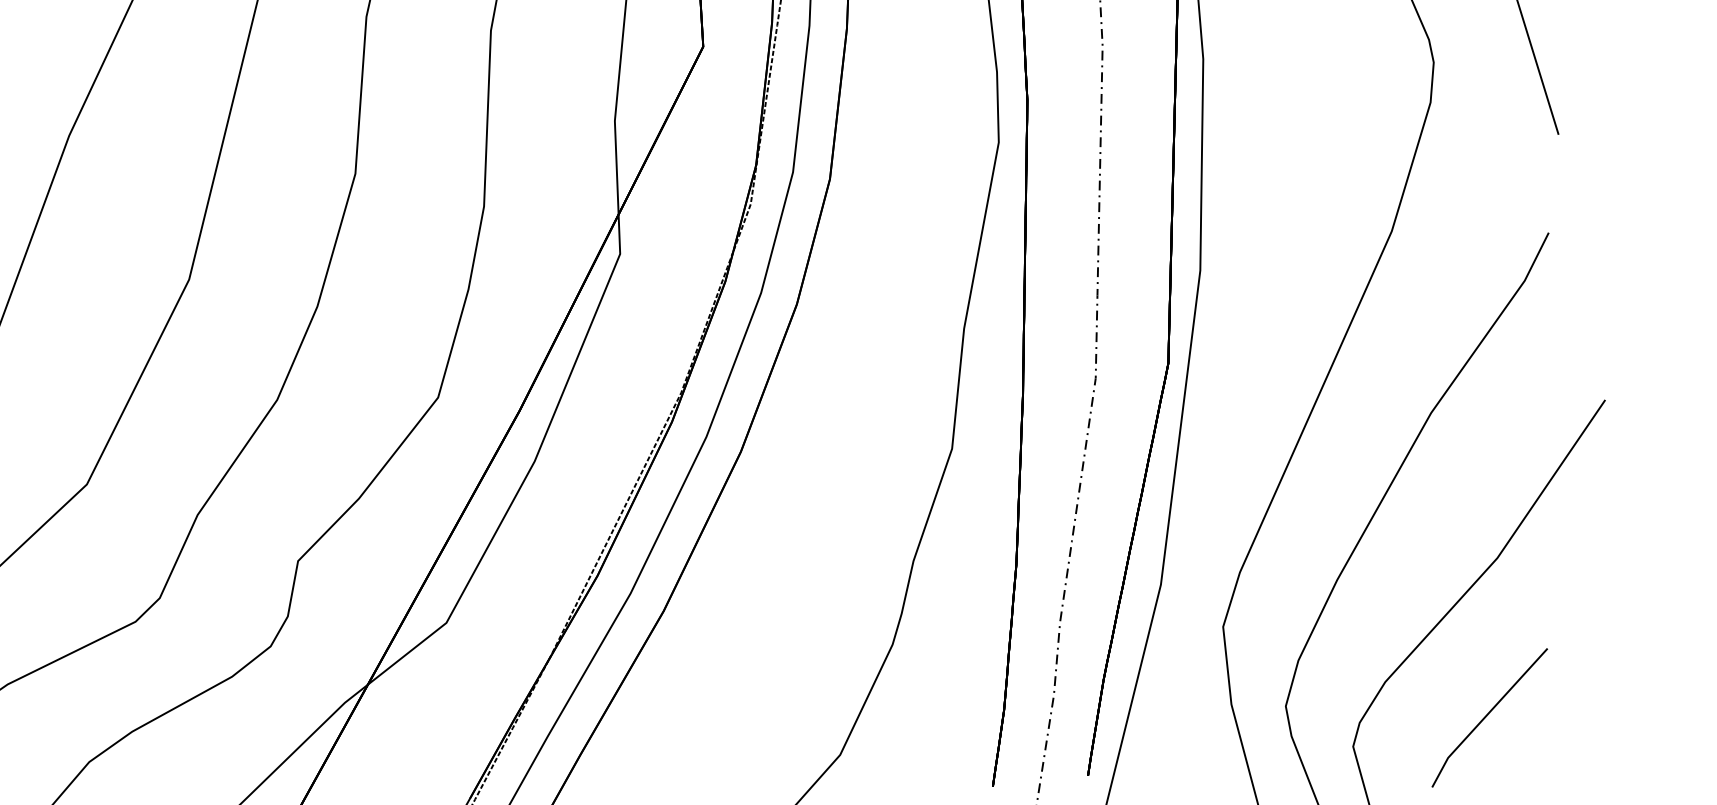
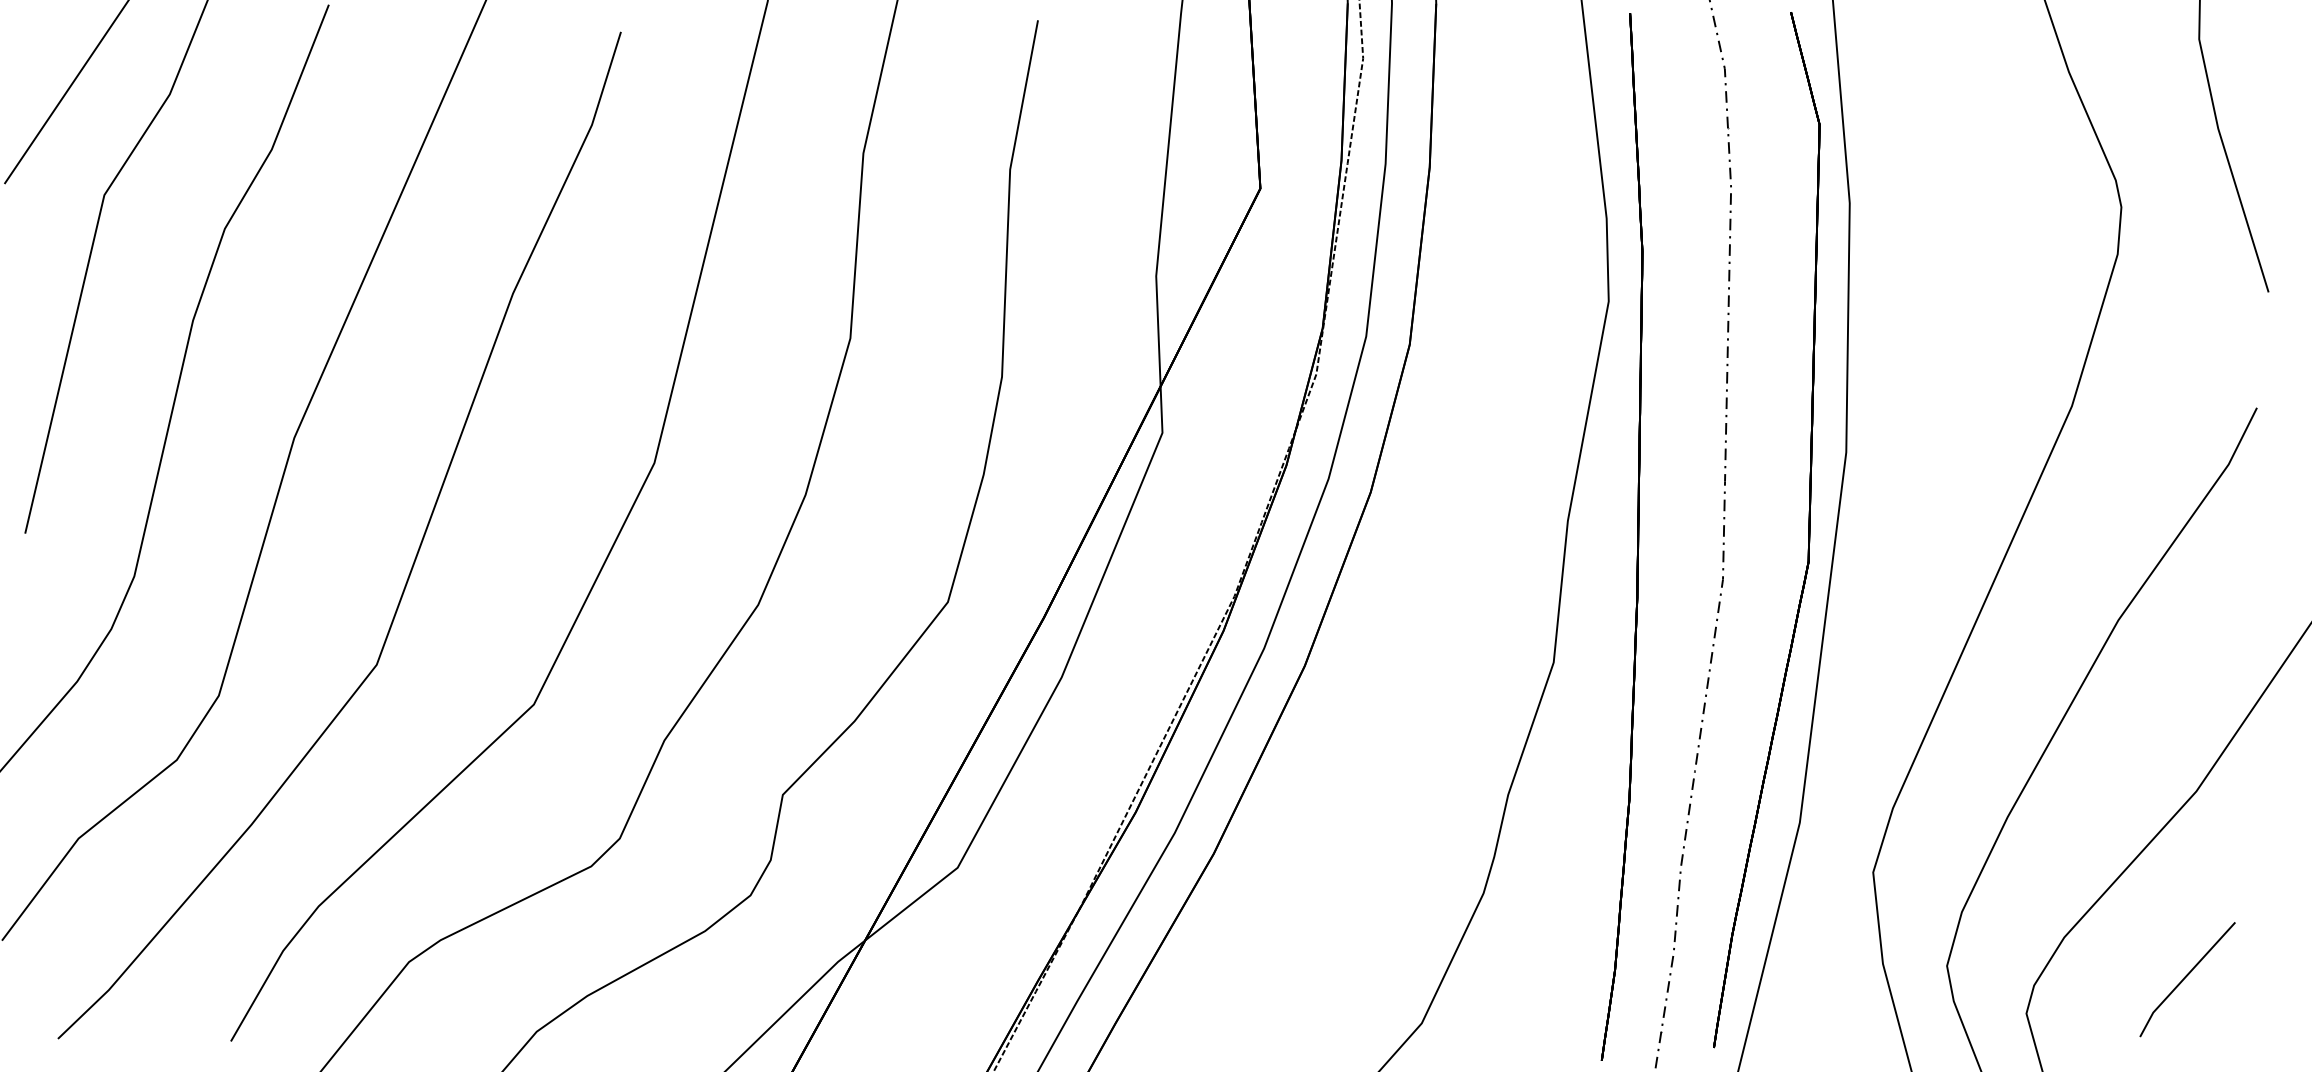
part: (1489, 717) -> (2187, 979), size x0.7

